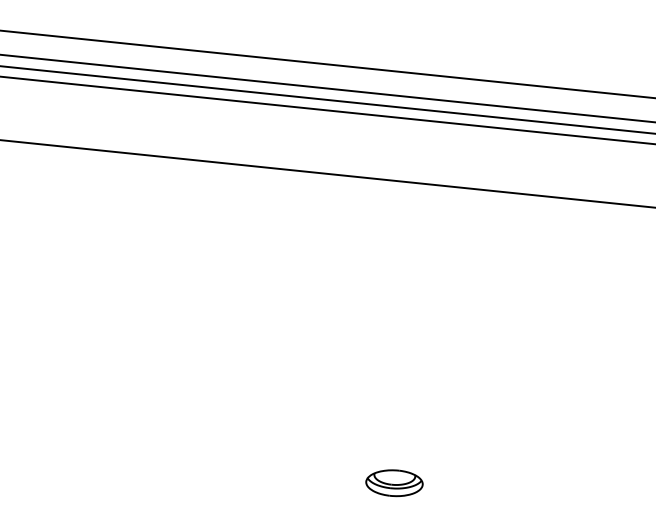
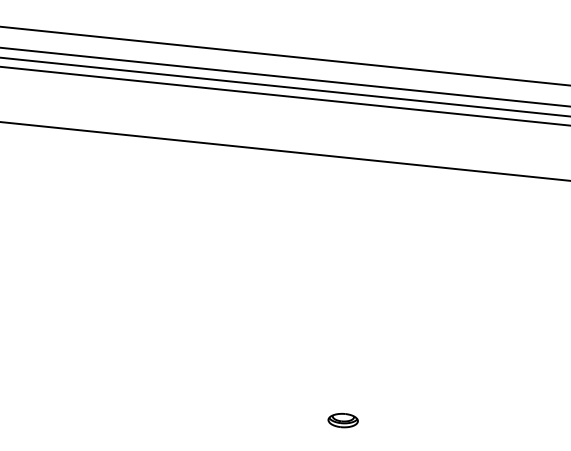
part: (393, 483) -> (342, 420), size x0.6

